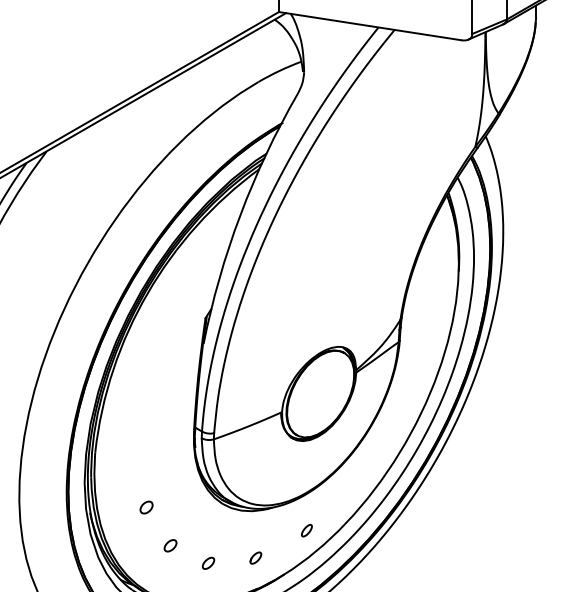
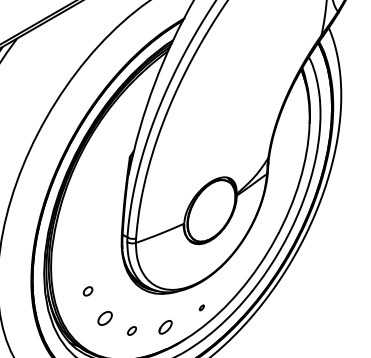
part: (306, 530) -> (201, 307), size x0.6
part: (170, 545) -> (105, 318), size x1.6
part: (255, 557) -> (165, 326), size x1.6

